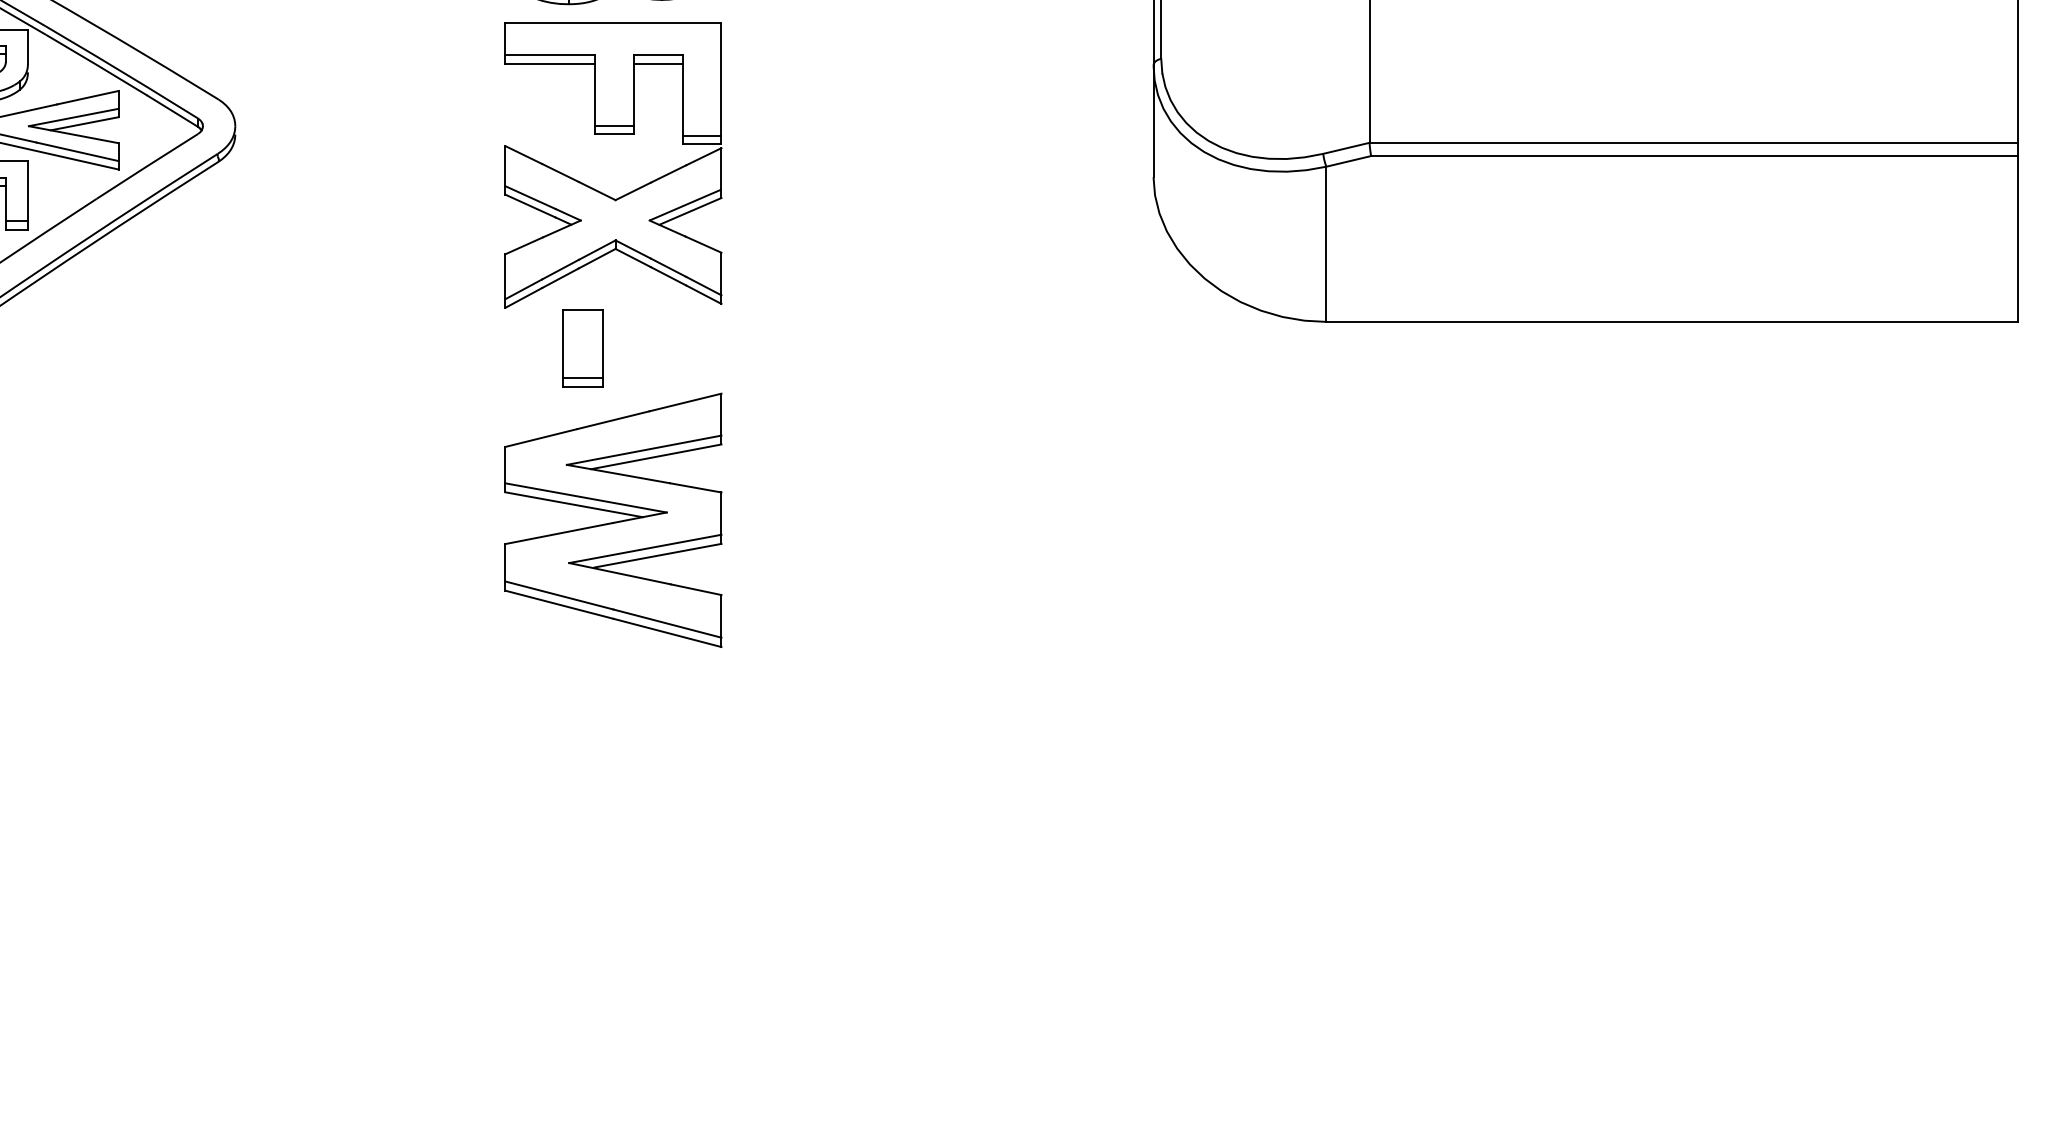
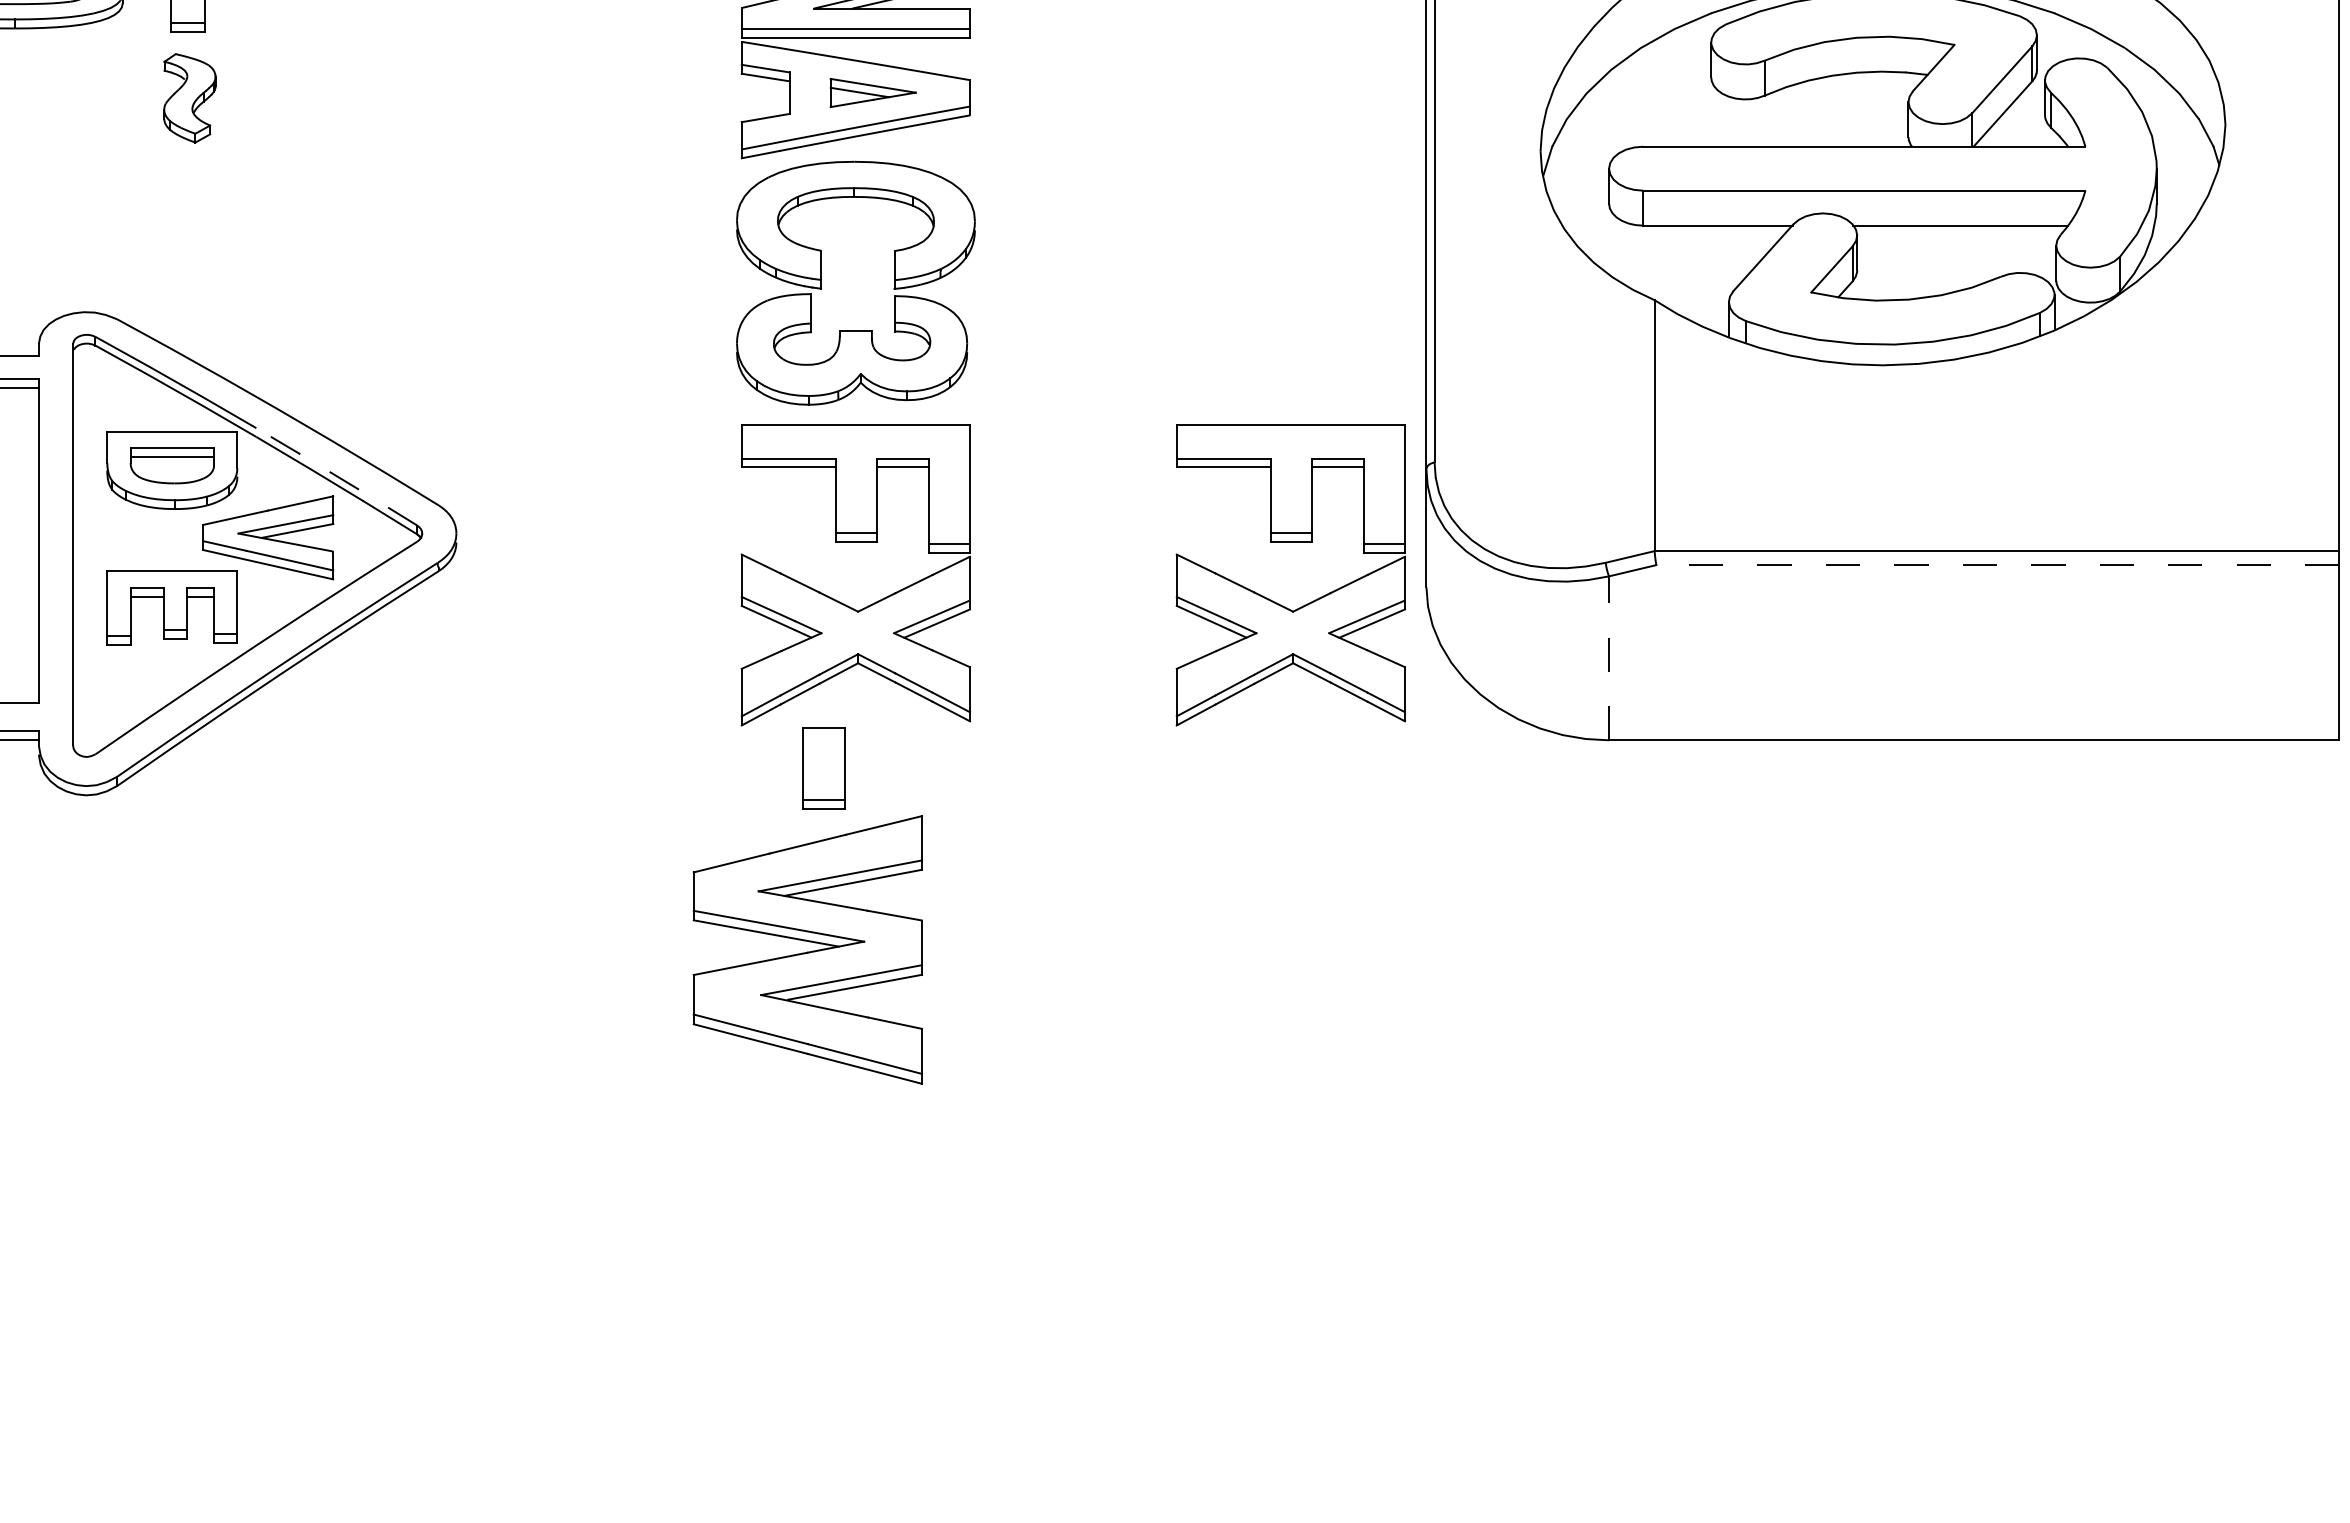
line: (122, 72) -> (337, 476), solid -> dashed
line: (1694, 156) -> (1997, 565), solid -> dashed
part: (1012, 191) -> (1277, 602), added
line: (1326, 244) -> (1609, 658), solid -> dashed
part: (613, 519) -> (807, 949), moved

